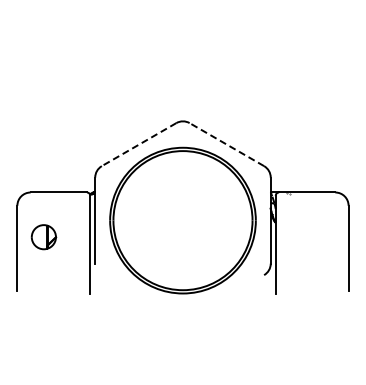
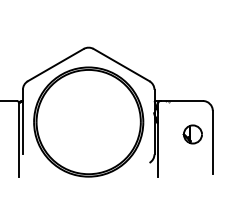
line: (138, 144) -> (55, 65), dashed -> solid
line: (226, 144) -> (121, 65), dashed -> solid
part: (321, 237) -> (192, 134), added

